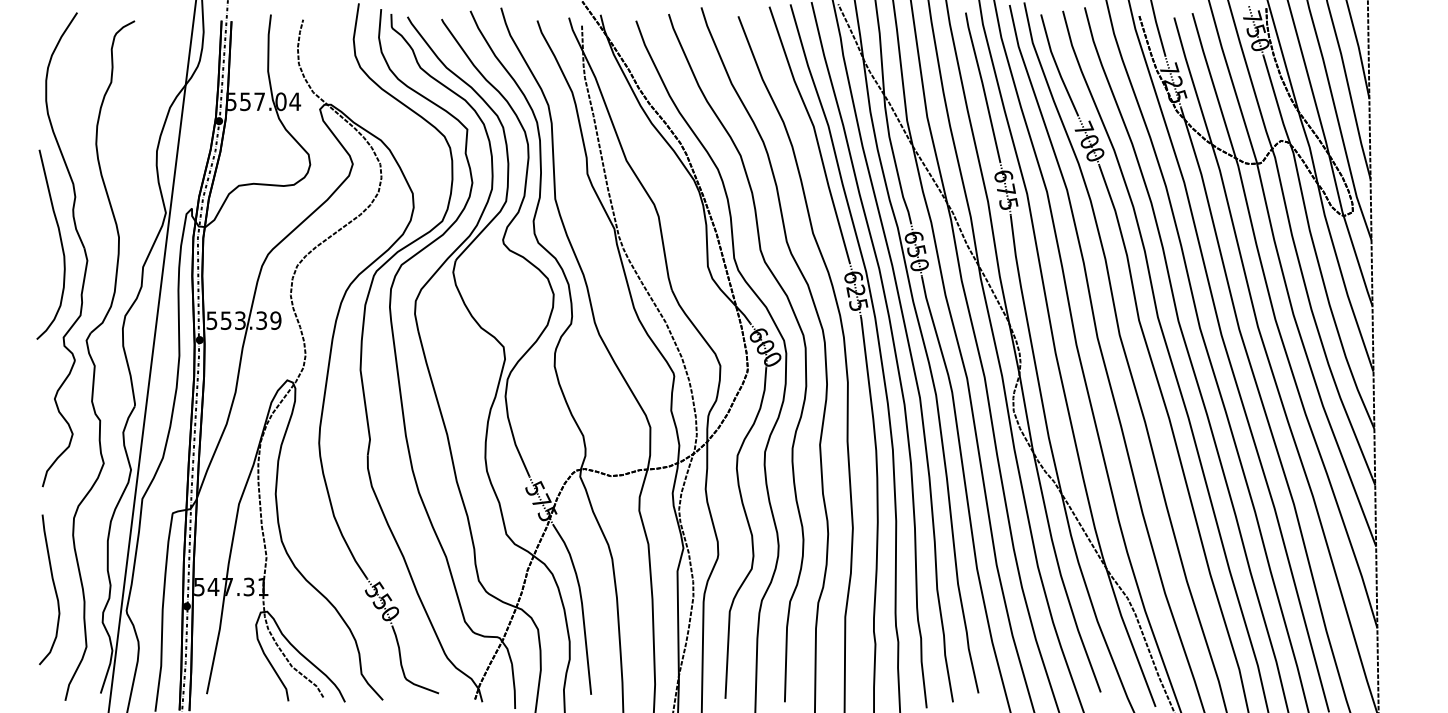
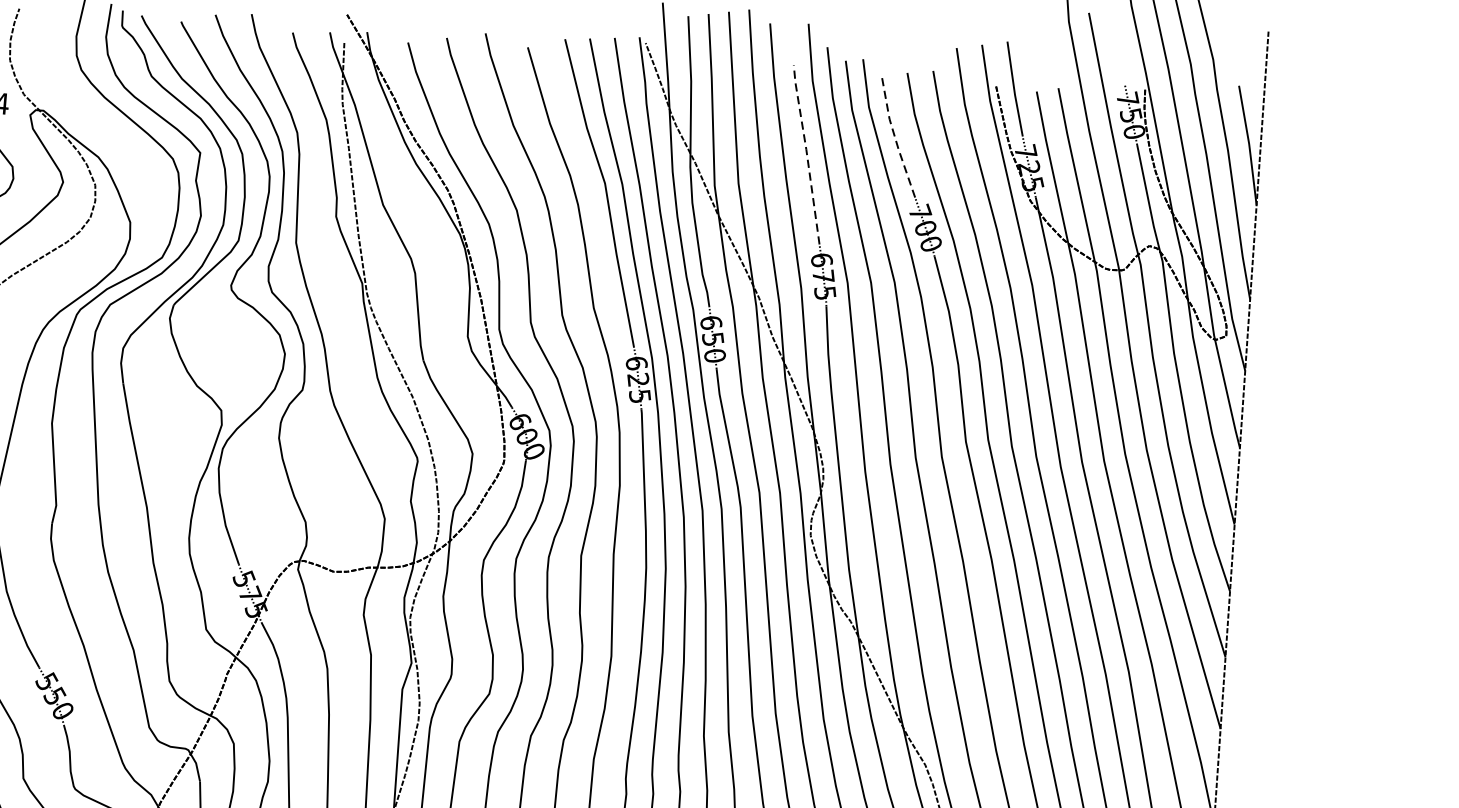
line: (1056, 66) -> (894, 137), solid -> dashed
line: (983, 86) -> (807, 153), solid -> dashed

